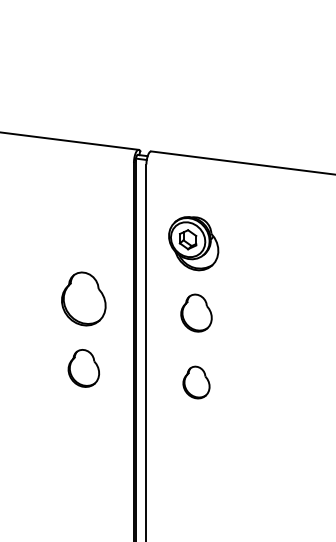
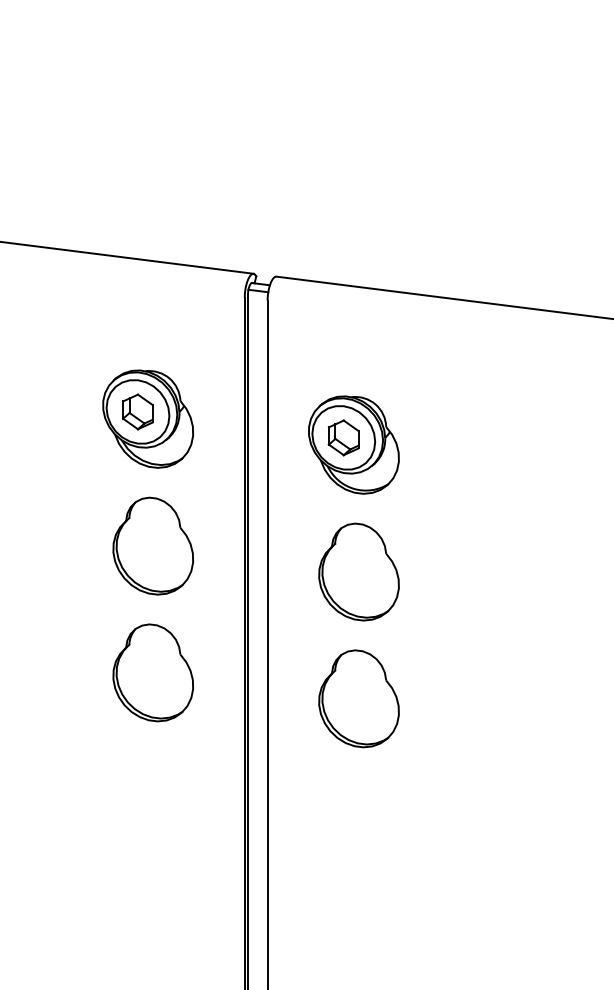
part: (80, 228) -> (147, 417), added
part: (196, 312) -> (359, 570), size x1.43
part: (83, 368) -> (152, 673), size x1.43
part: (196, 382) -> (359, 698), size x1.67

